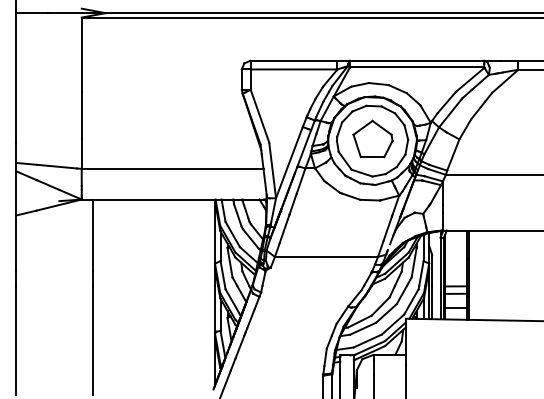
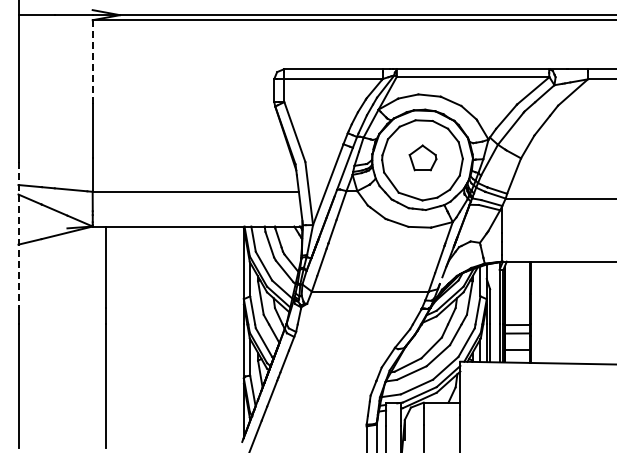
line: (81, 54) -> (92, 62), solid -> dashed
part: (372, 138) -> (422, 157), size x0.6
line: (16, 206) -> (18, 234), solid -> dashed

